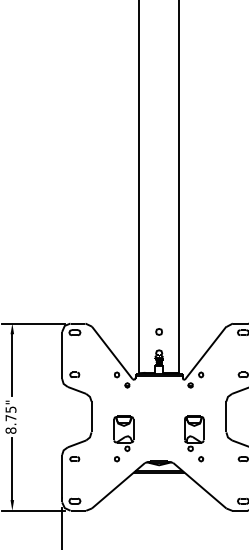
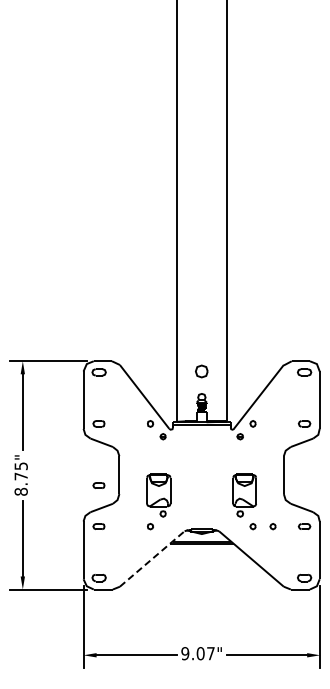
part: (158, 331) -> (201, 371), size x1.6
part: (74, 425) -> (98, 485), added
part: (217, 459) -> (272, 526), added
line: (118, 486) -> (152, 559), solid -> dashed

